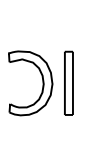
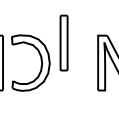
part: (68, 82) -> (63, 42), moved

